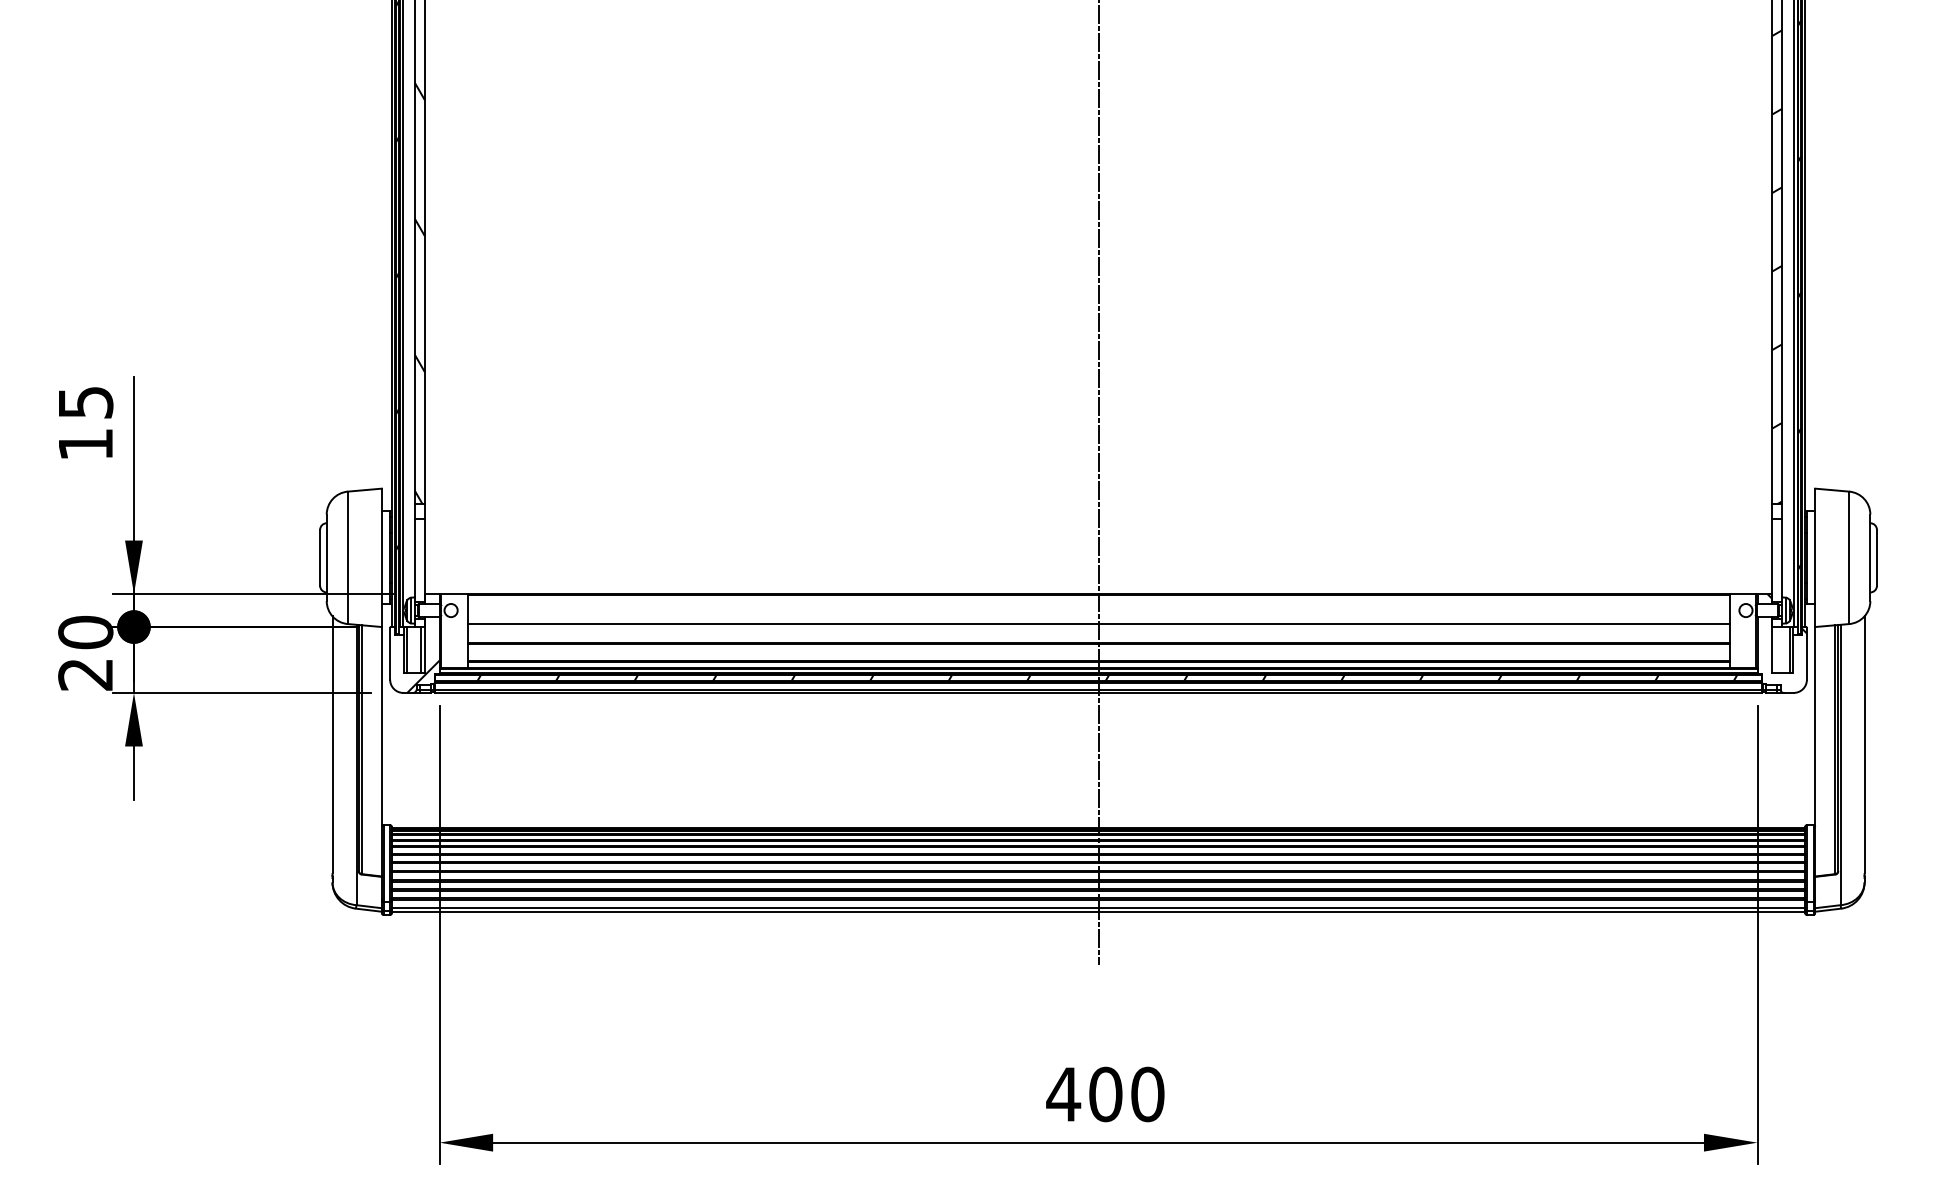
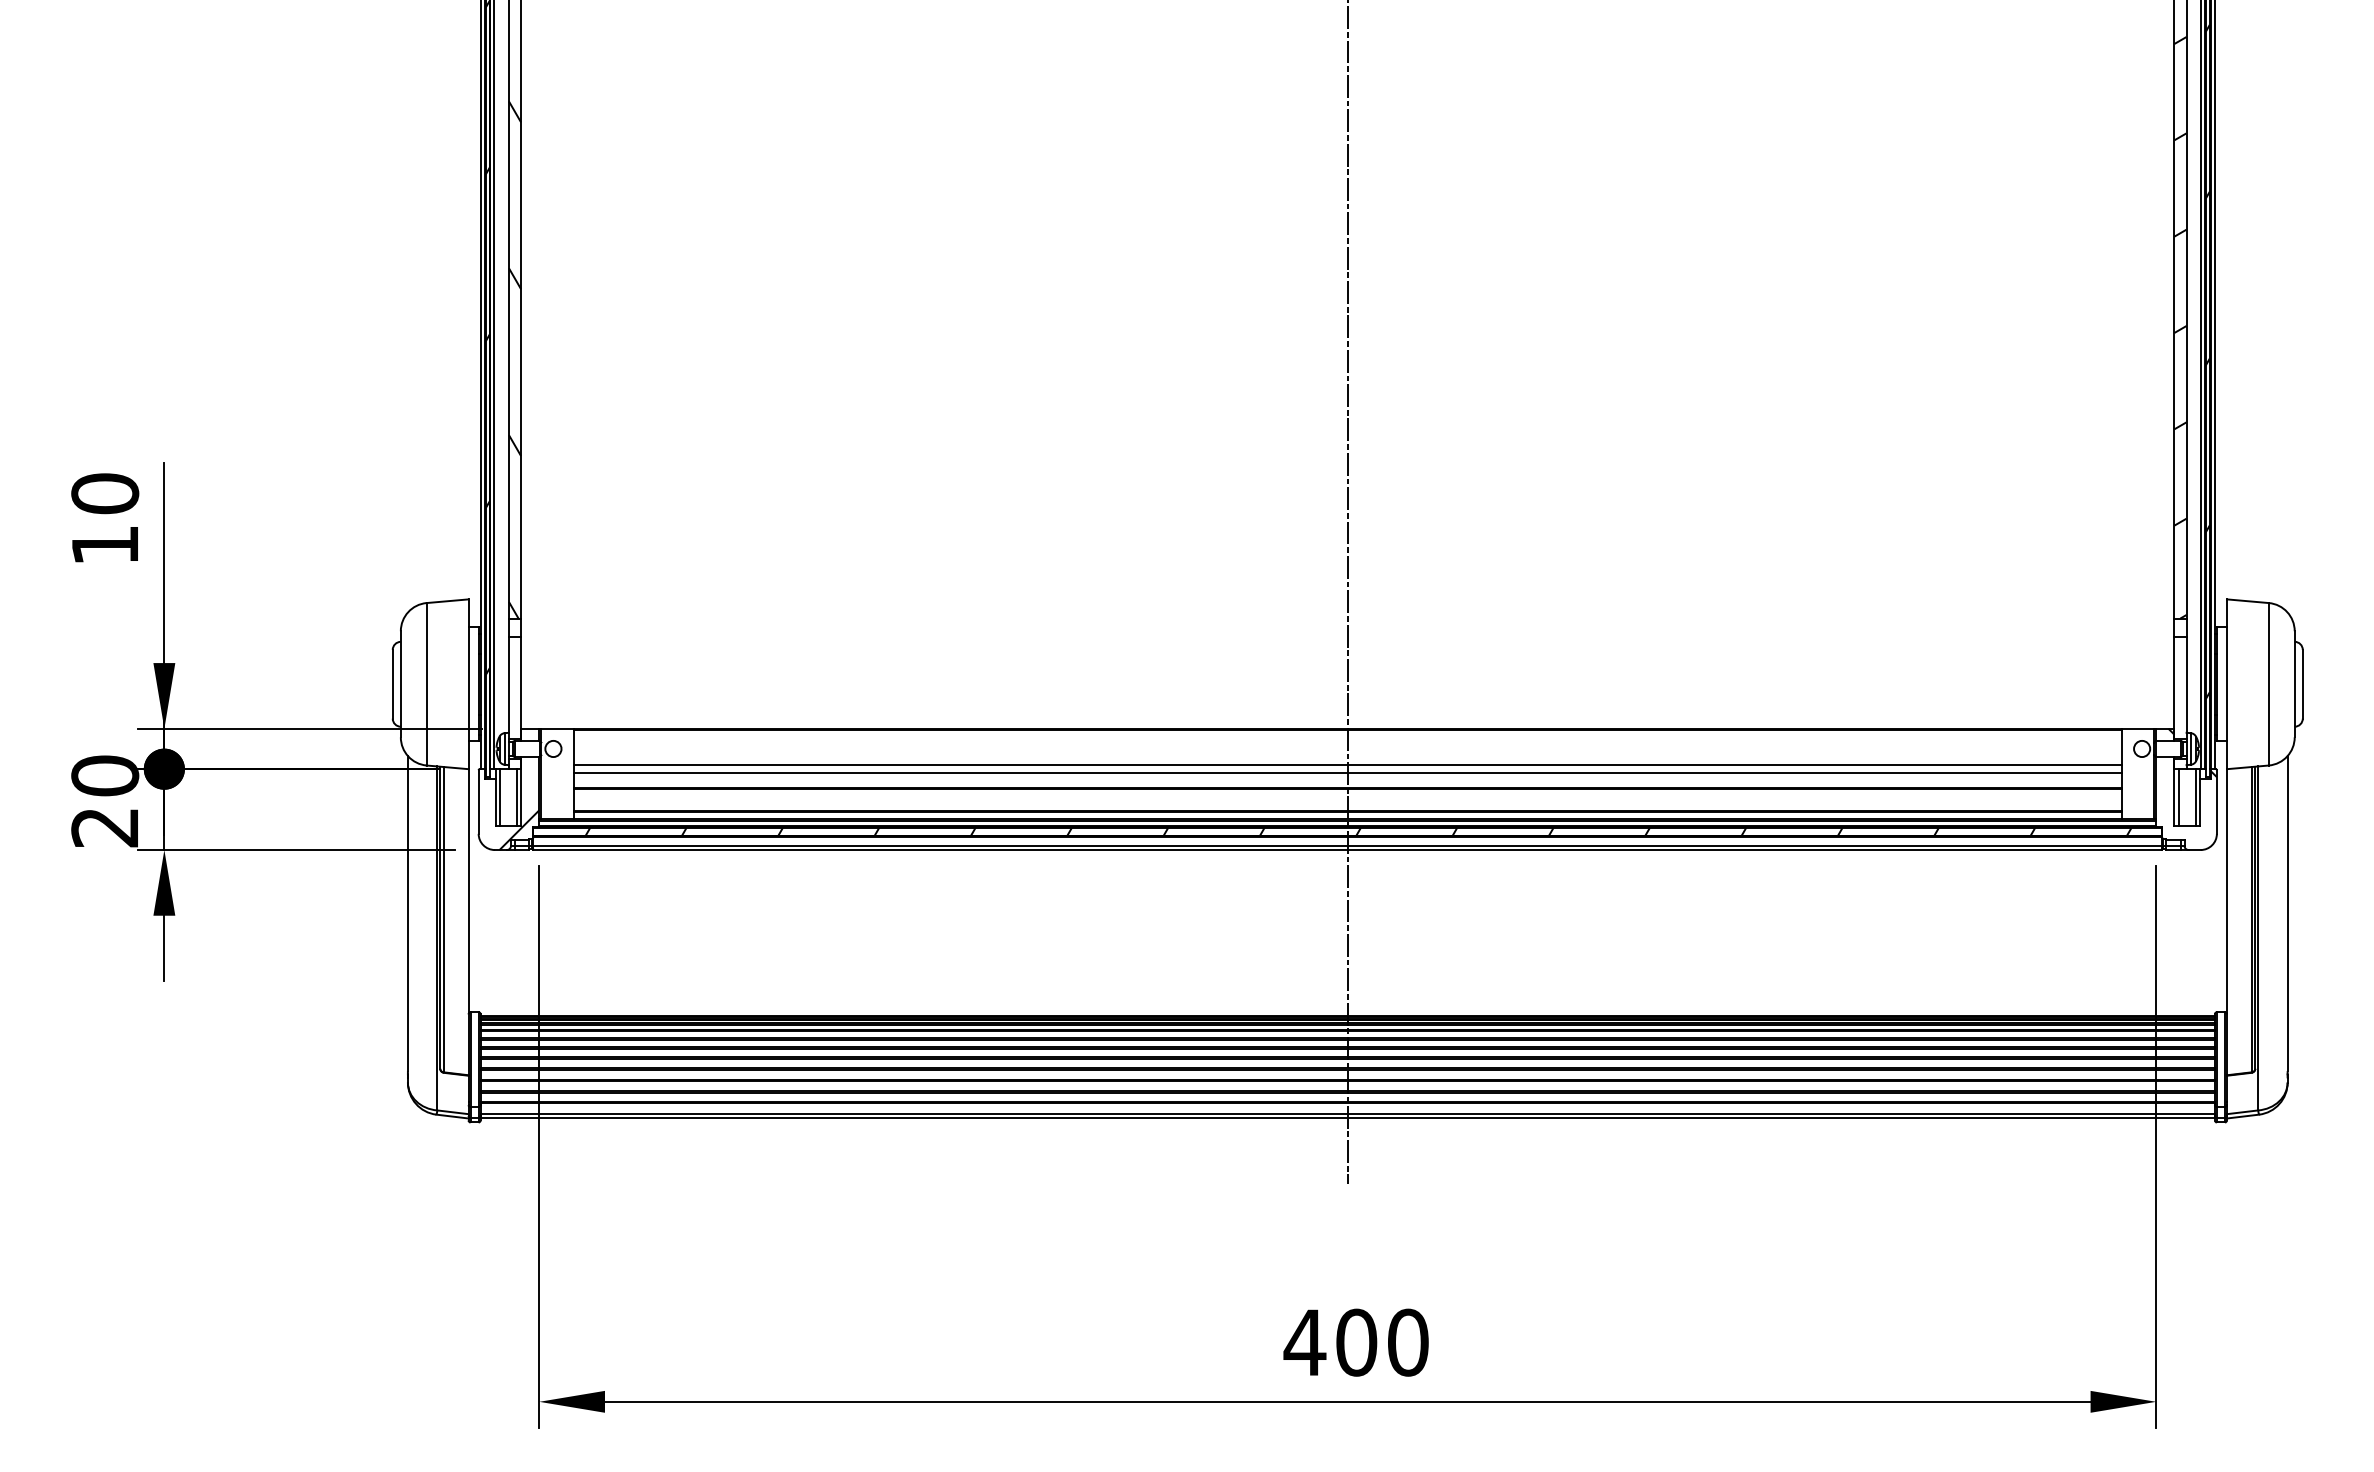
text: (85, 402) -> (104, 493), 15 -> 10
line: (1098, 630) -> (1347, 773), added
line: (1775, 650) -> (2178, 797), added

